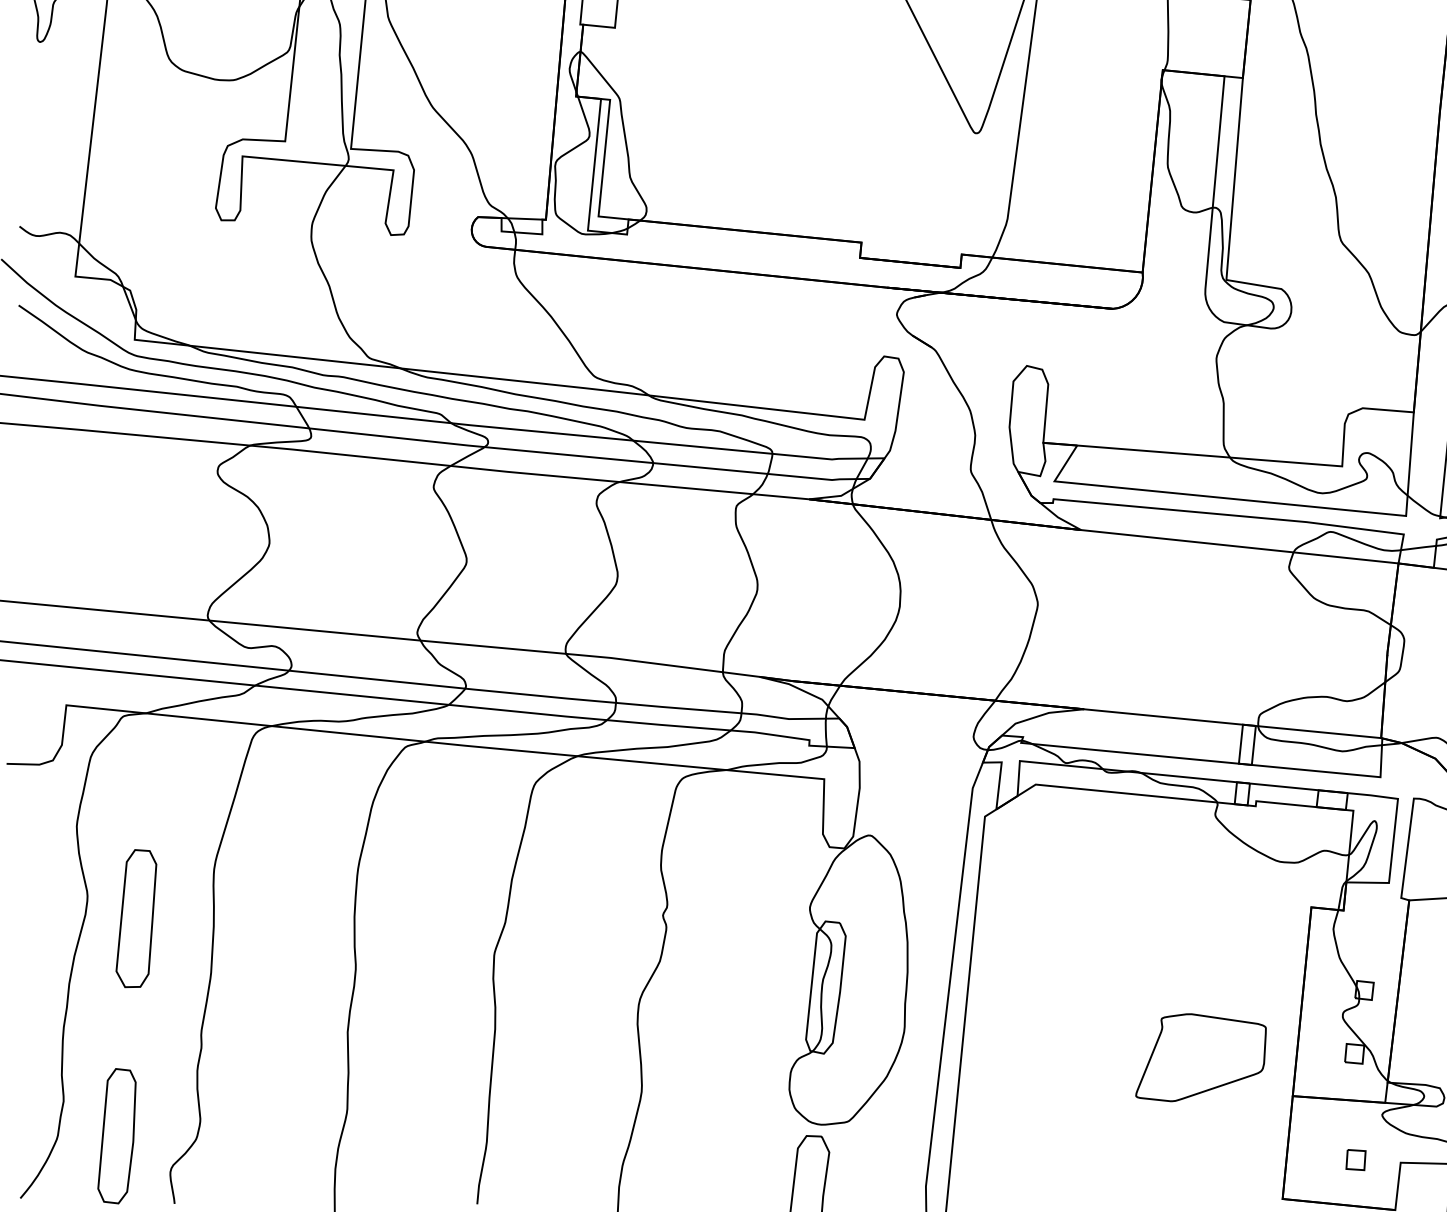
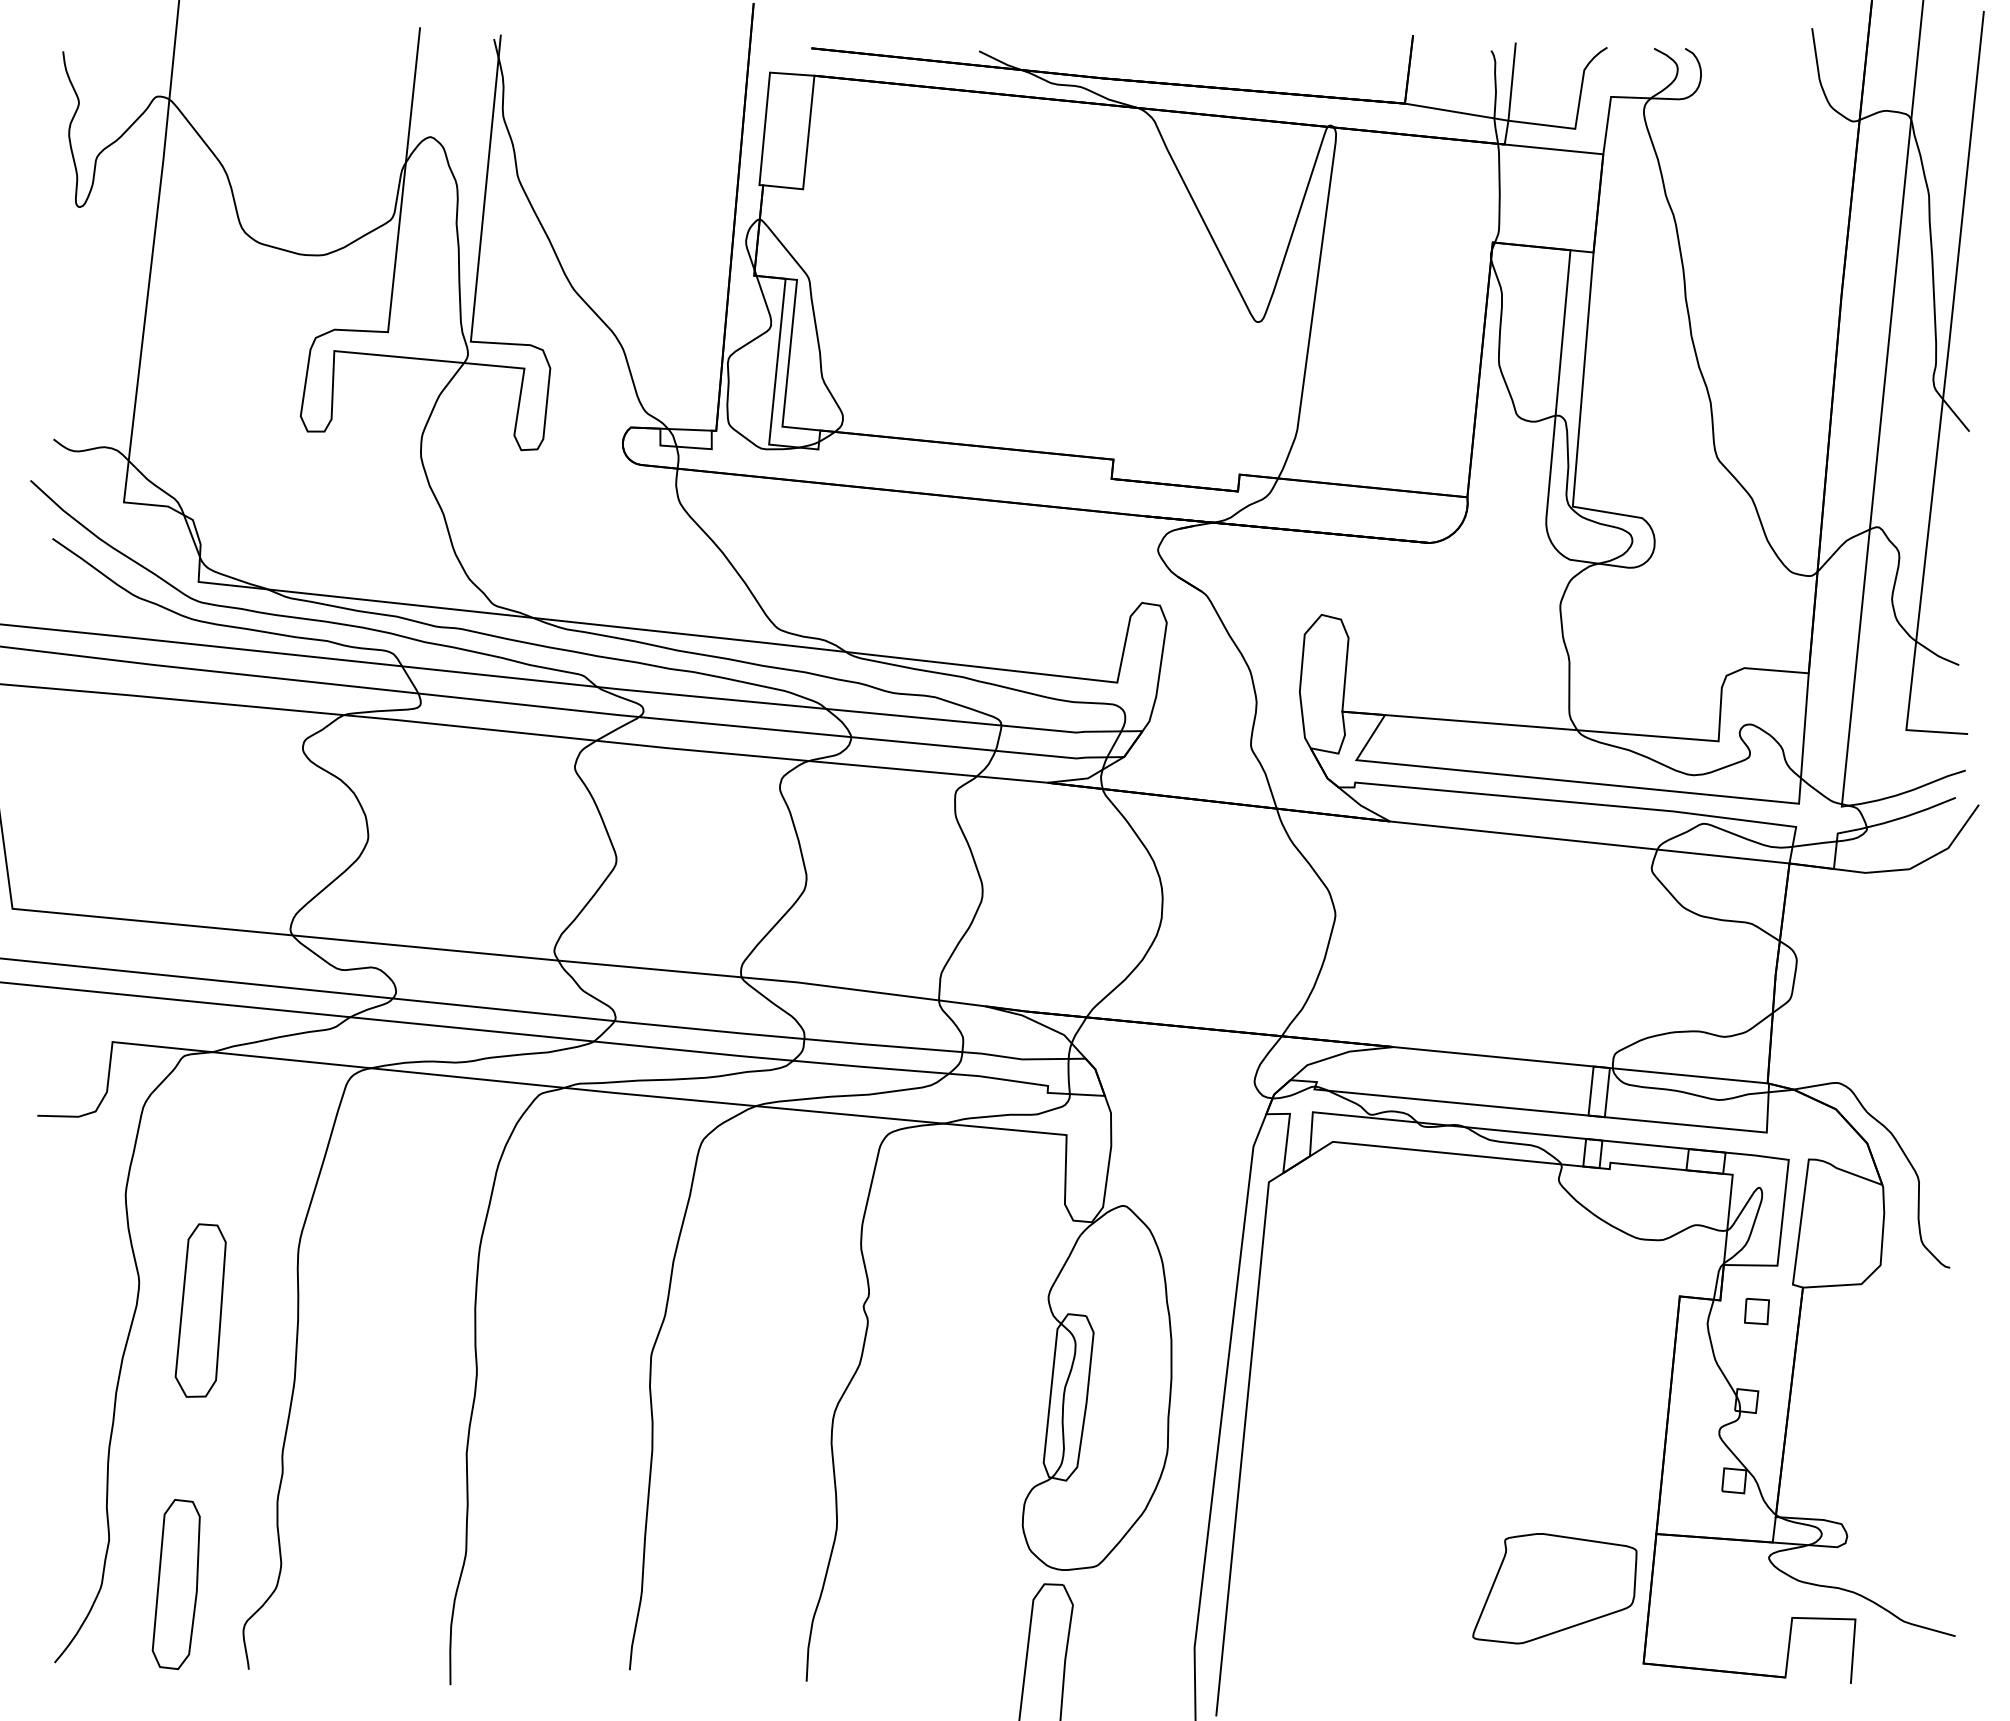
part: (1200, 1057) -> (1554, 1588), moved
part: (1355, 1160) -> (1756, 1311), moved

